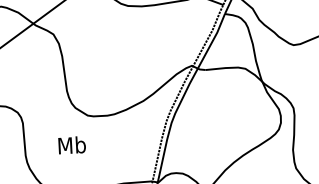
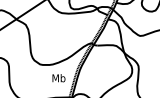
text: (71, 145) -> (58, 78), moved

